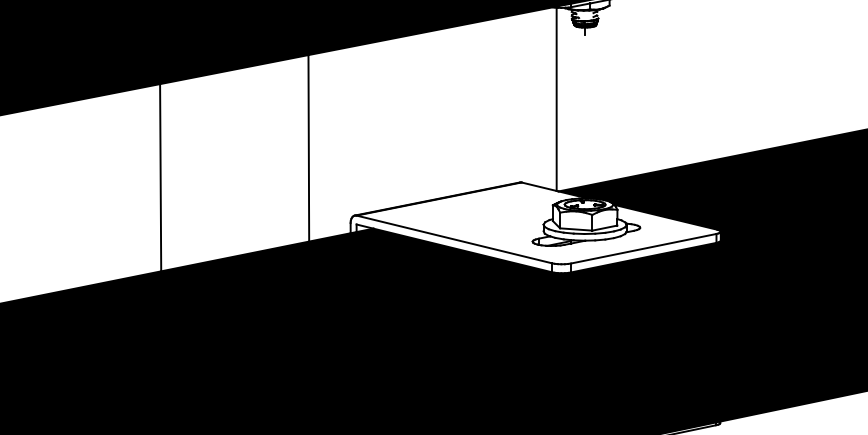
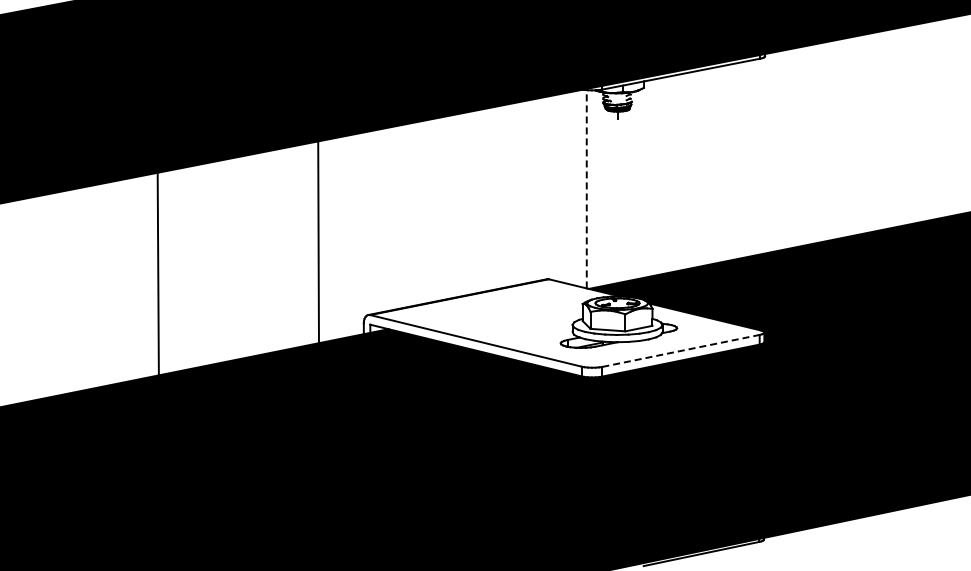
line: (556, 98) -> (586, 188), solid -> dashed
line: (644, 248) -> (681, 350), solid -> dashed

